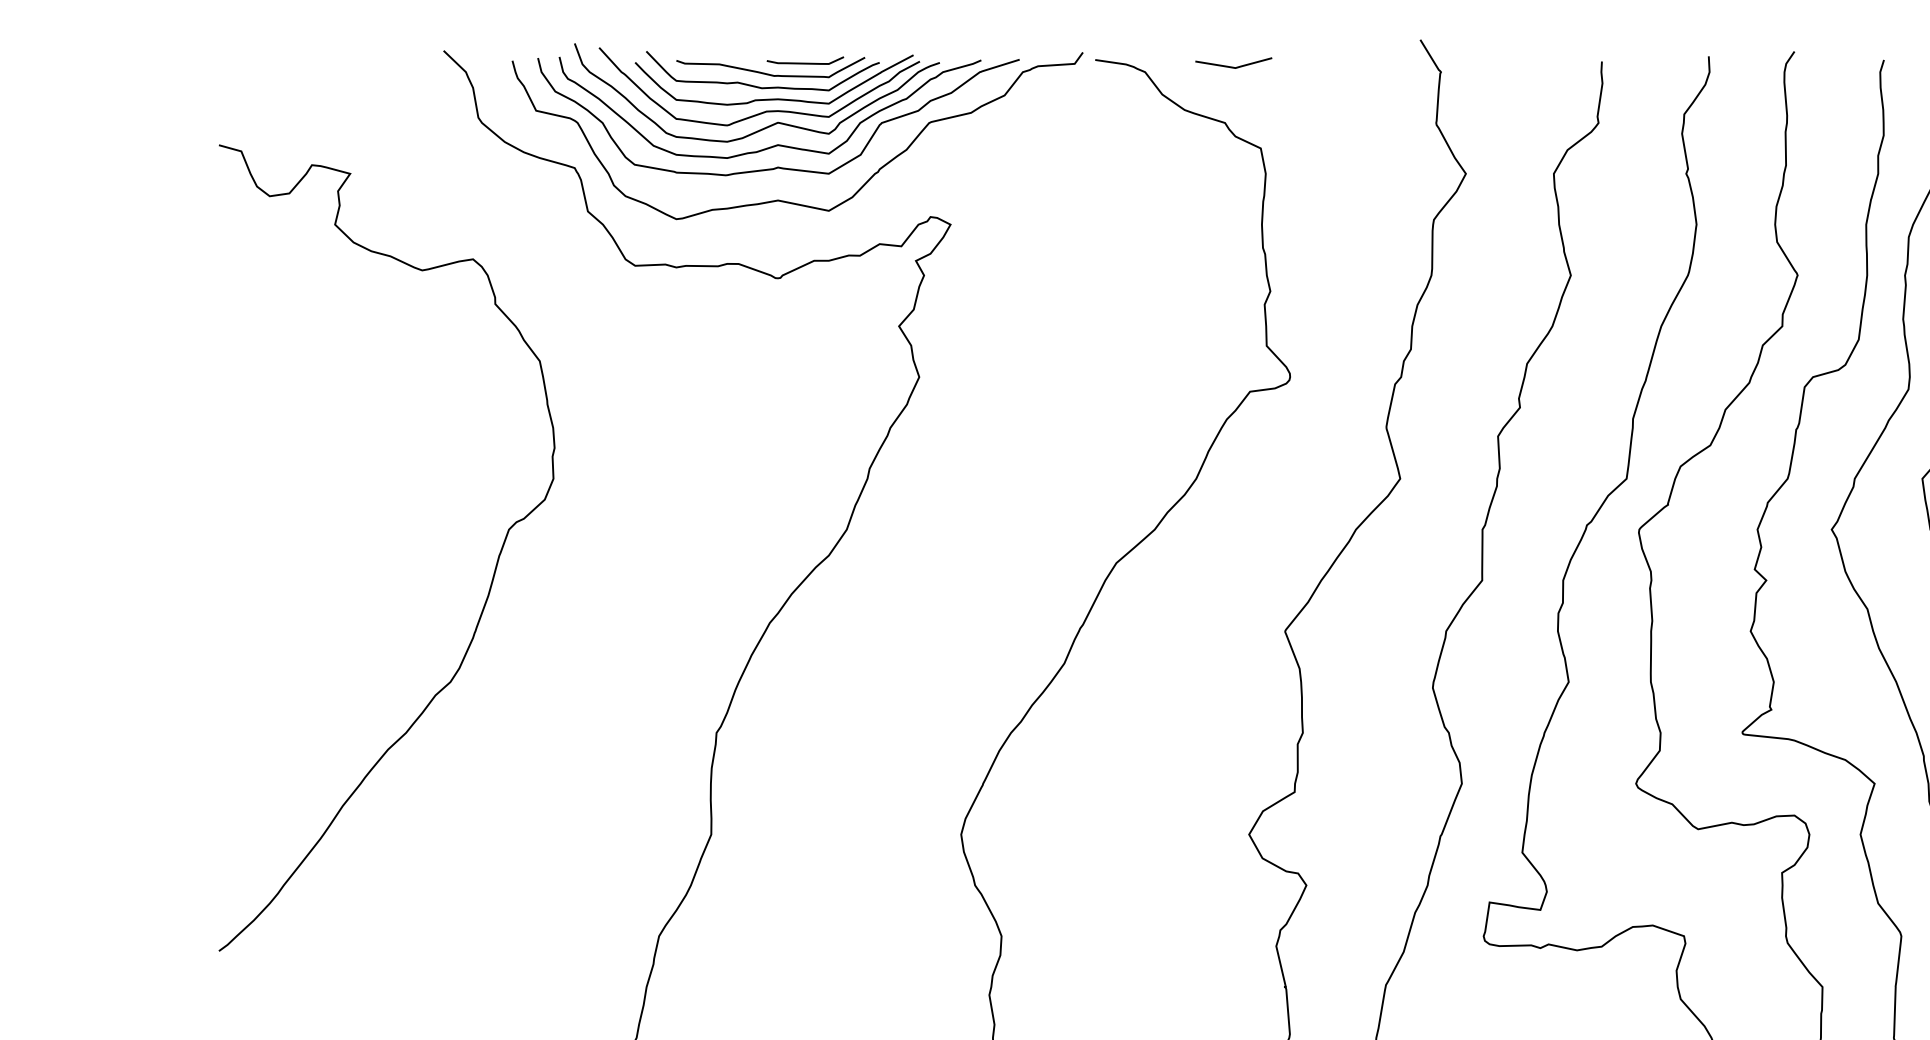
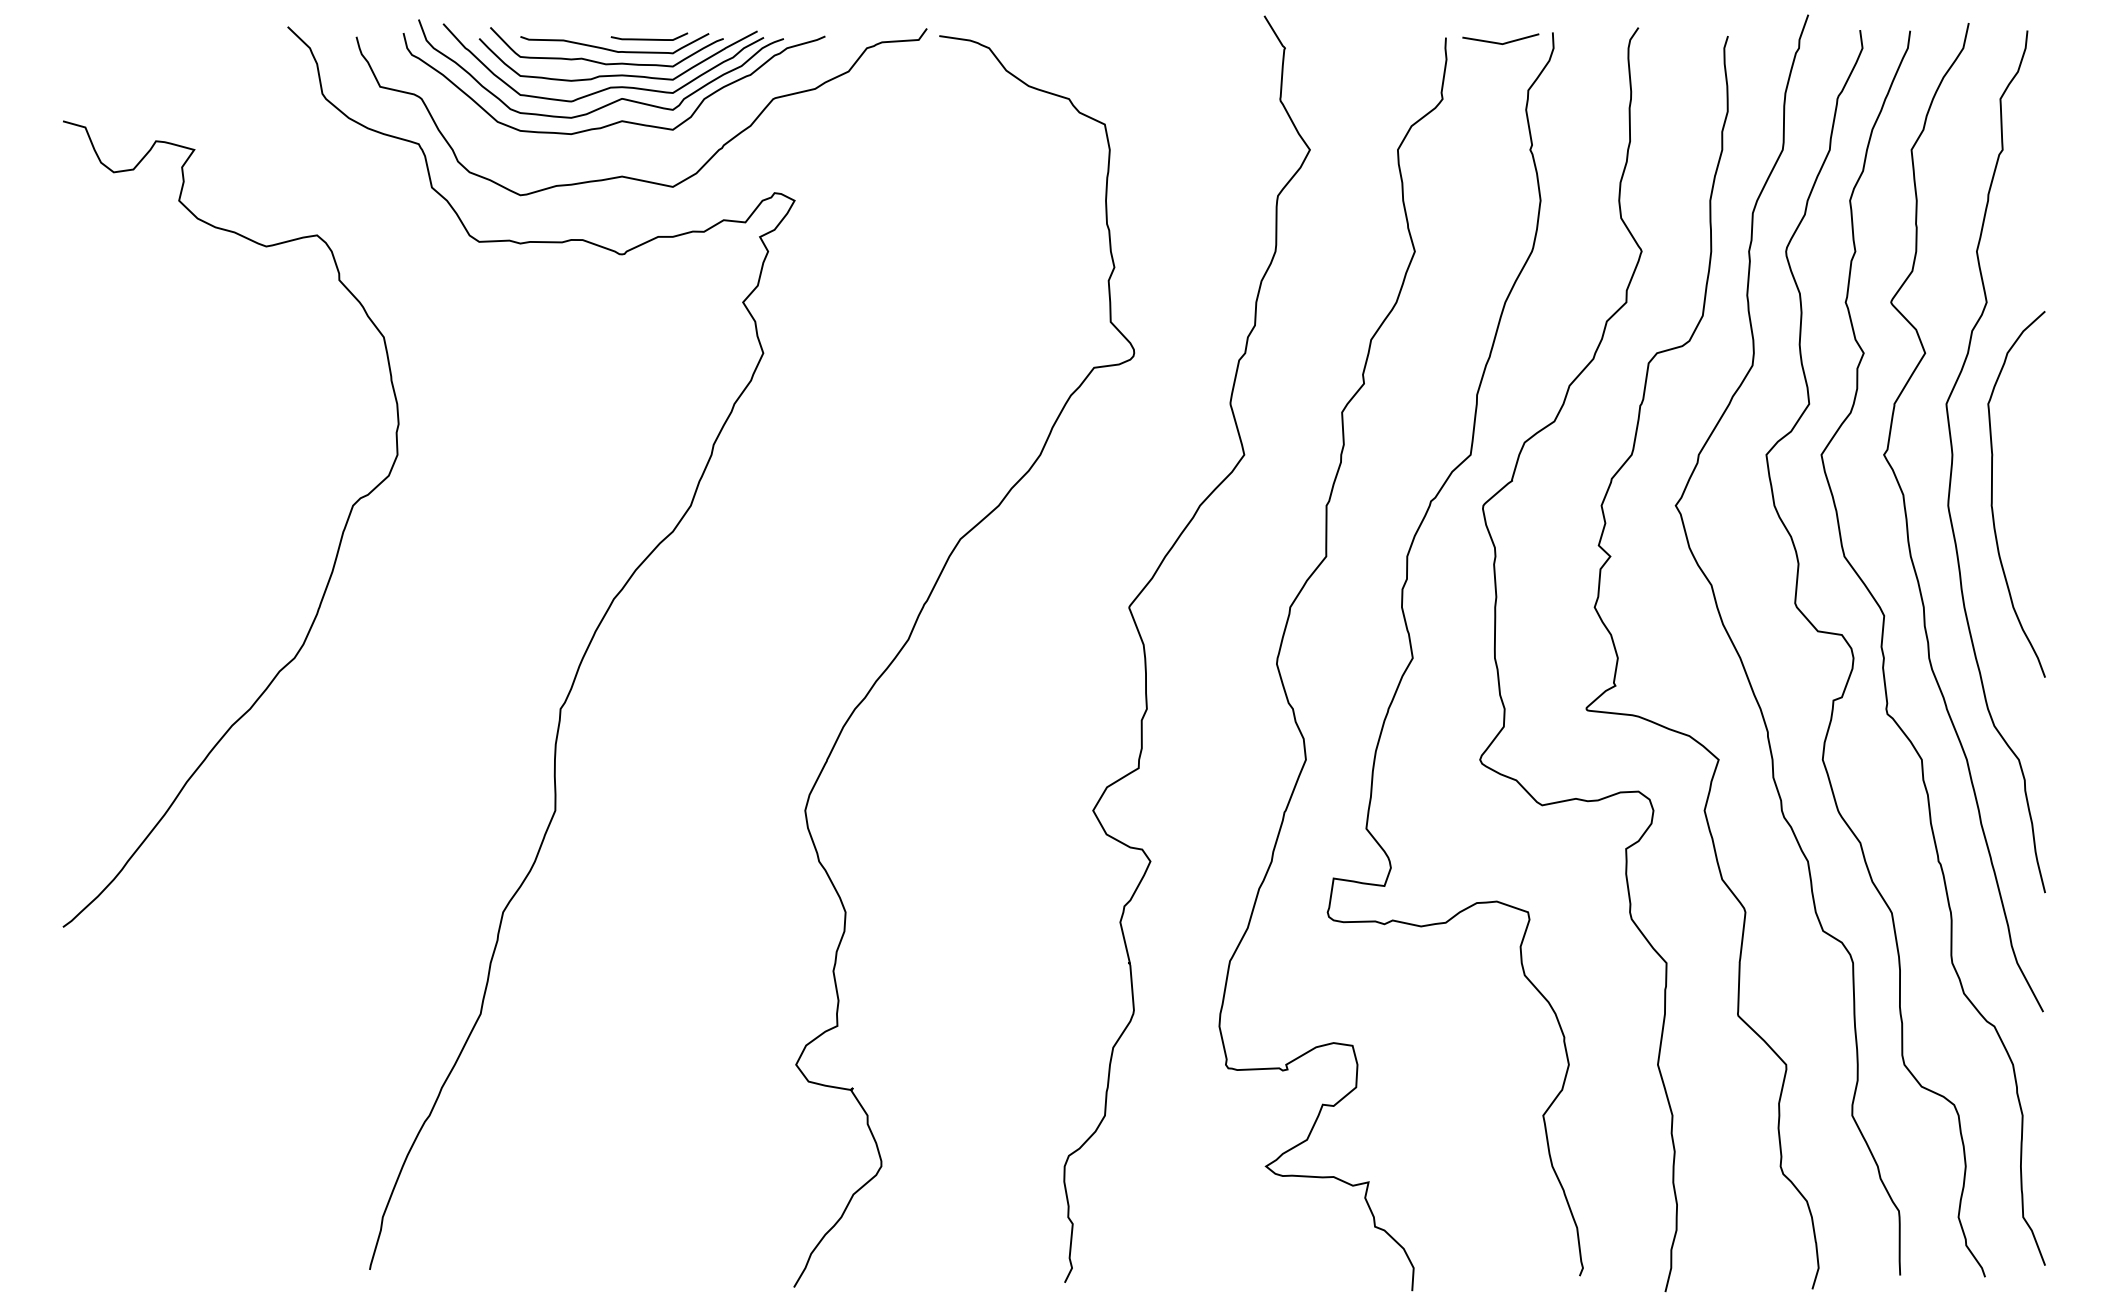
line: (1233, 66) -> (1500, 42), moved
curve: (778, 166) -> (622, 142), removed

